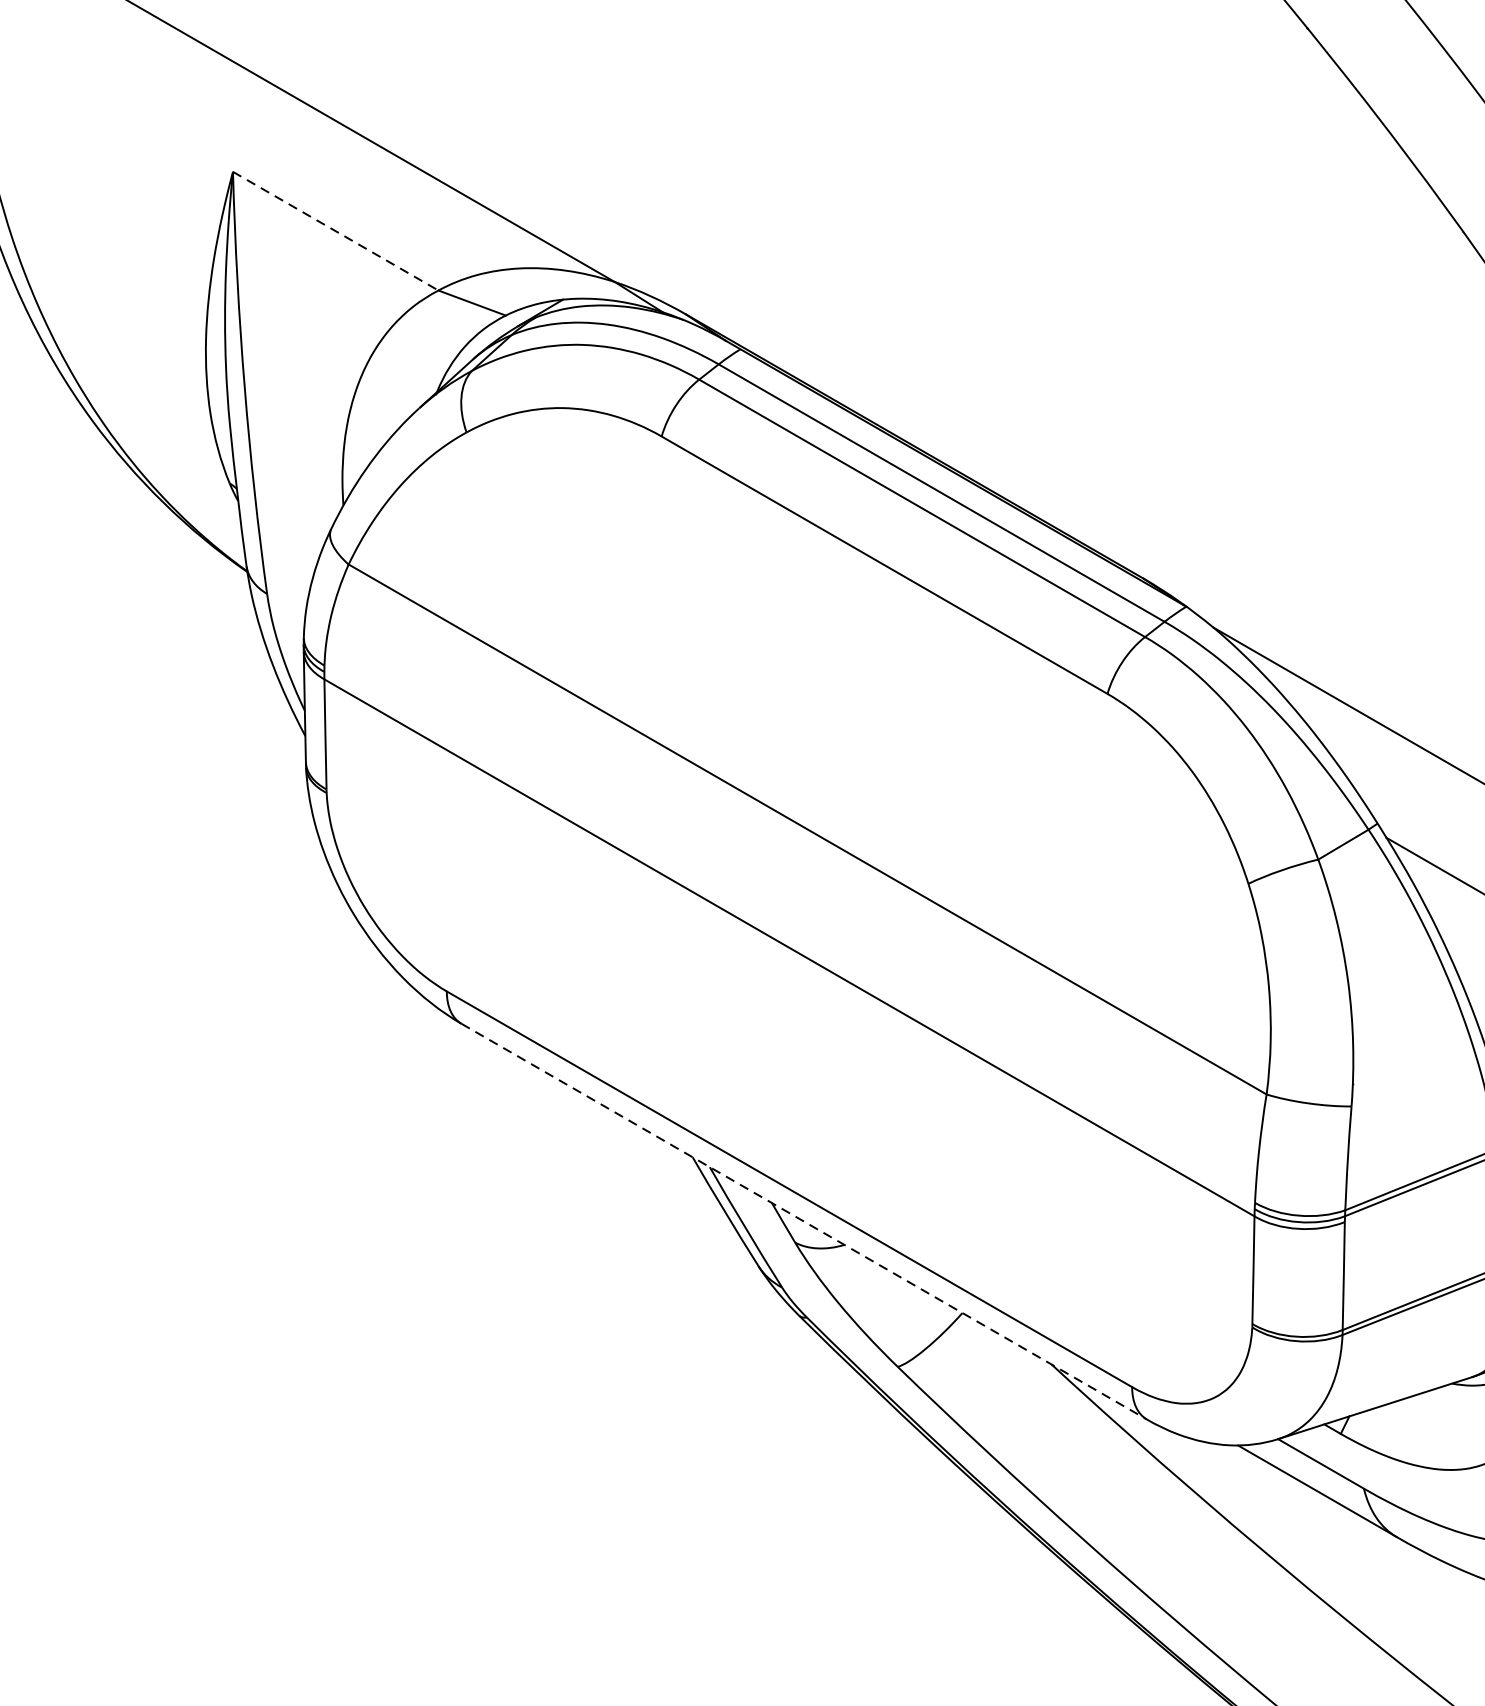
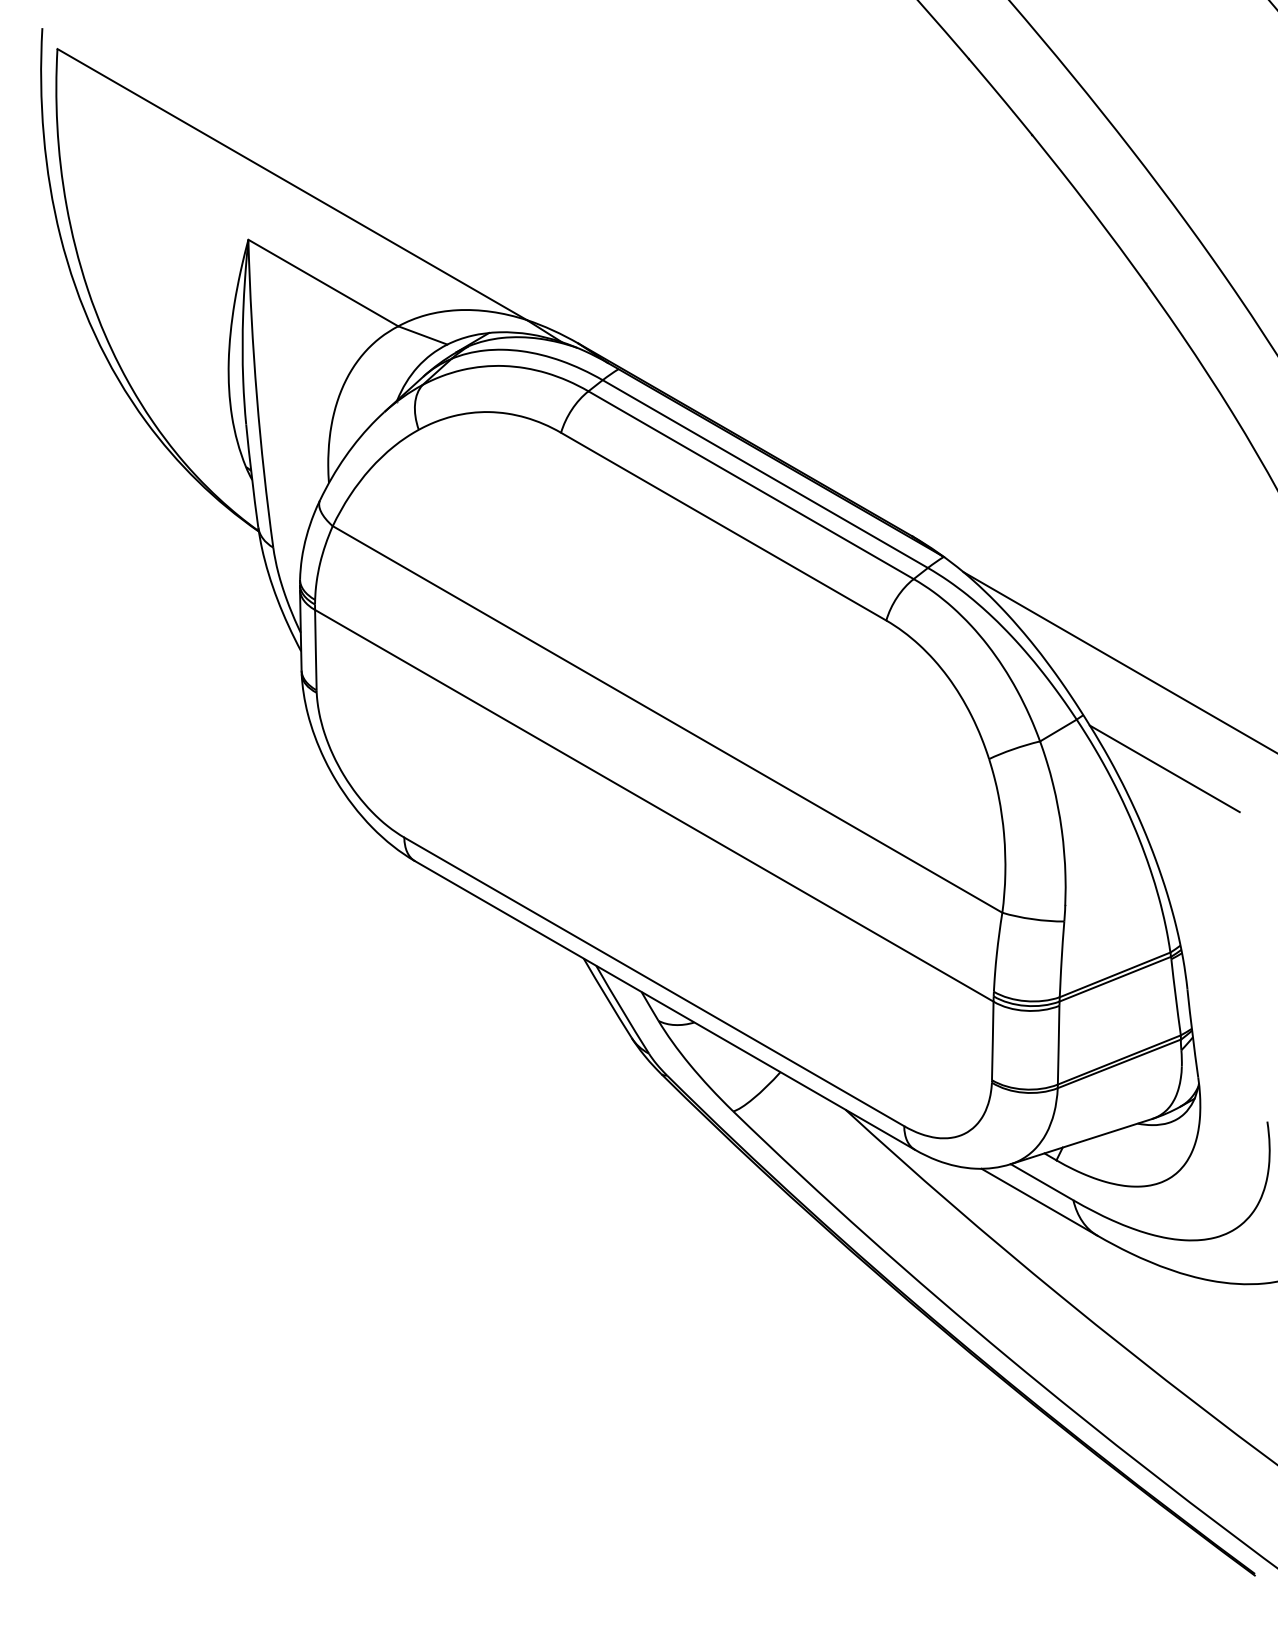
line: (335, 231) -> (323, 283), dashed -> solid
line: (803, 1221) -> (664, 1005), dashed -> solid

